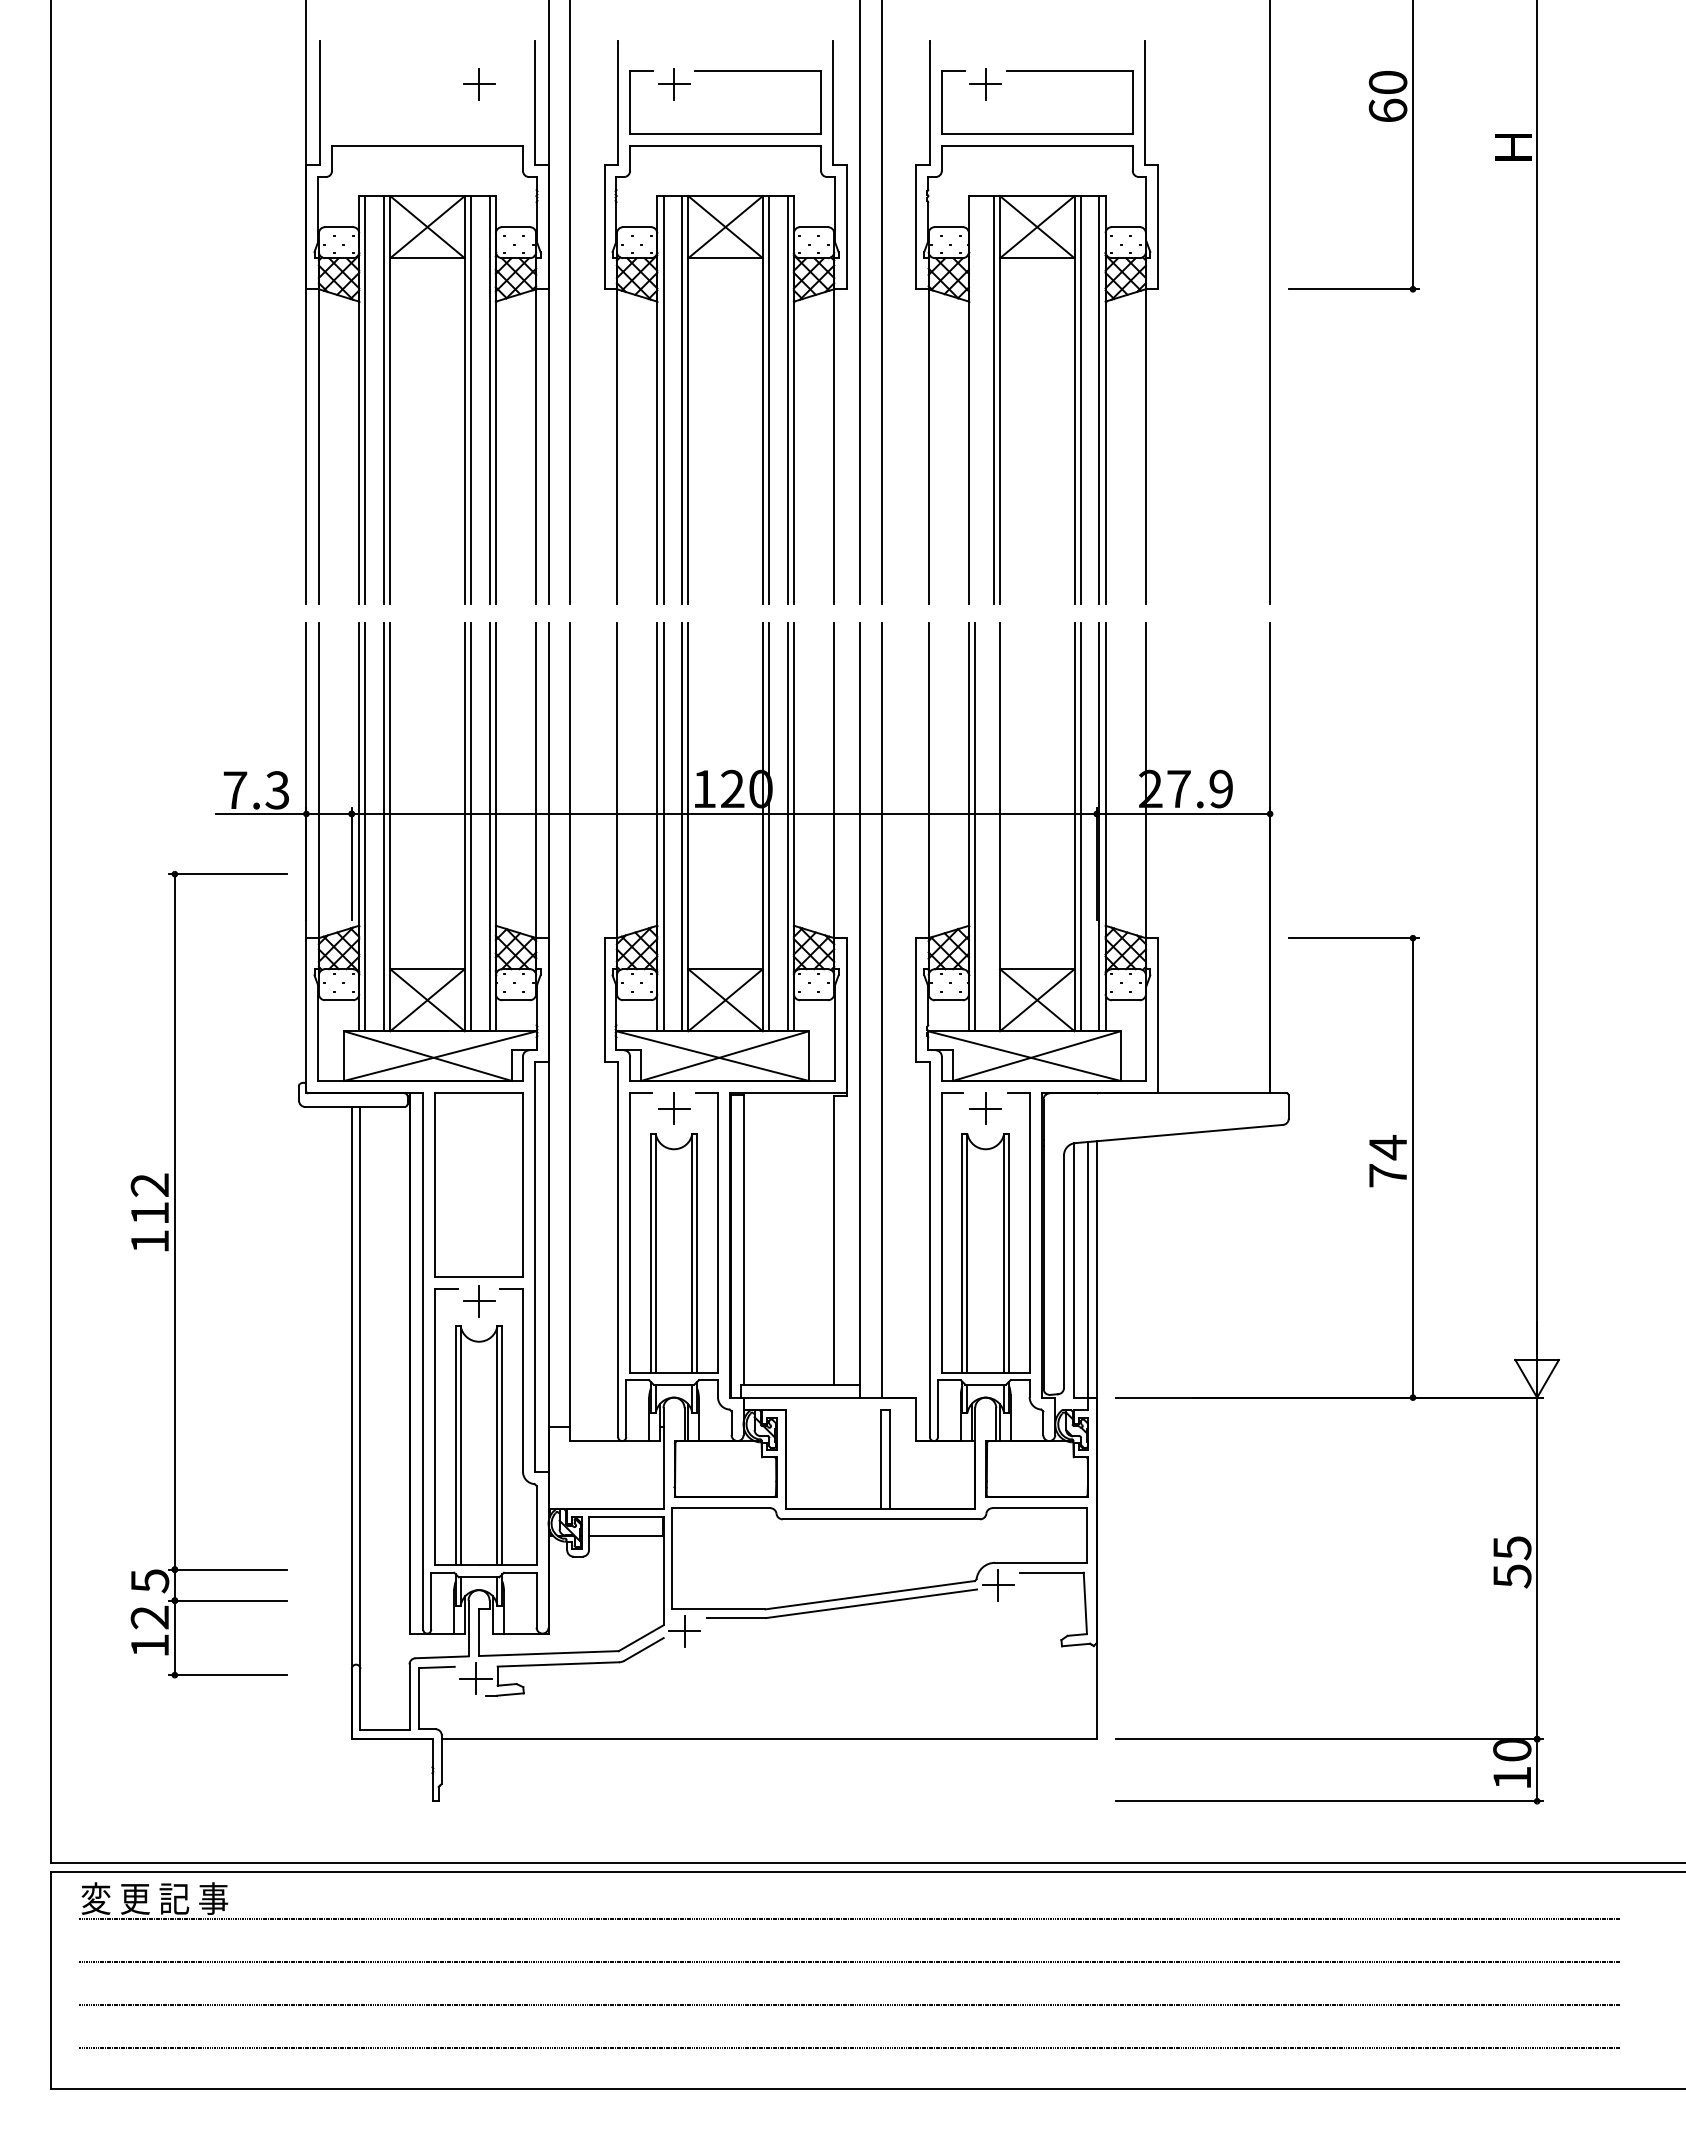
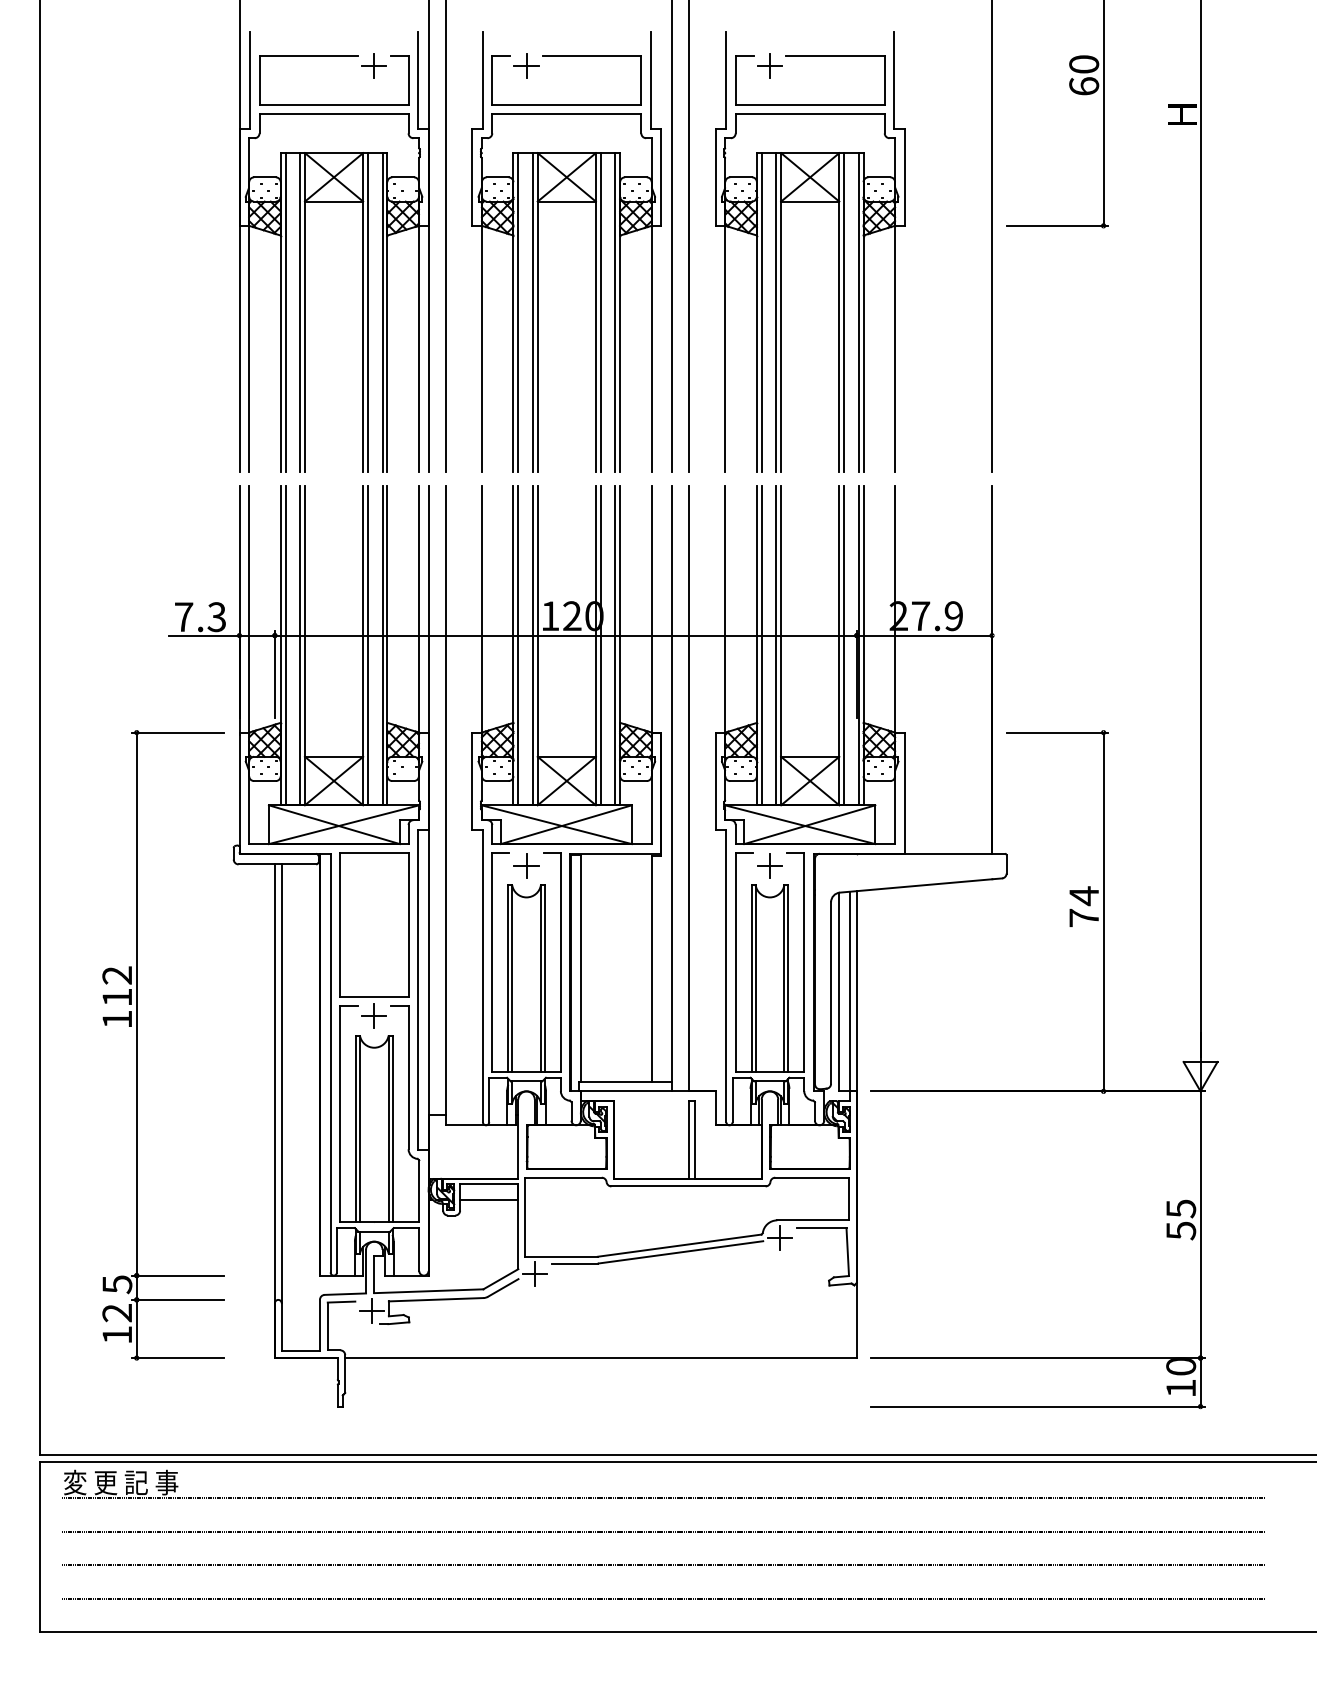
part: (427, 71) -> (334, 55), added
line: (975, 400) -> (761, 312), added
line: (993, 827) -> (776, 646), added
part: (175, 1274) -> (137, 1045), moved

